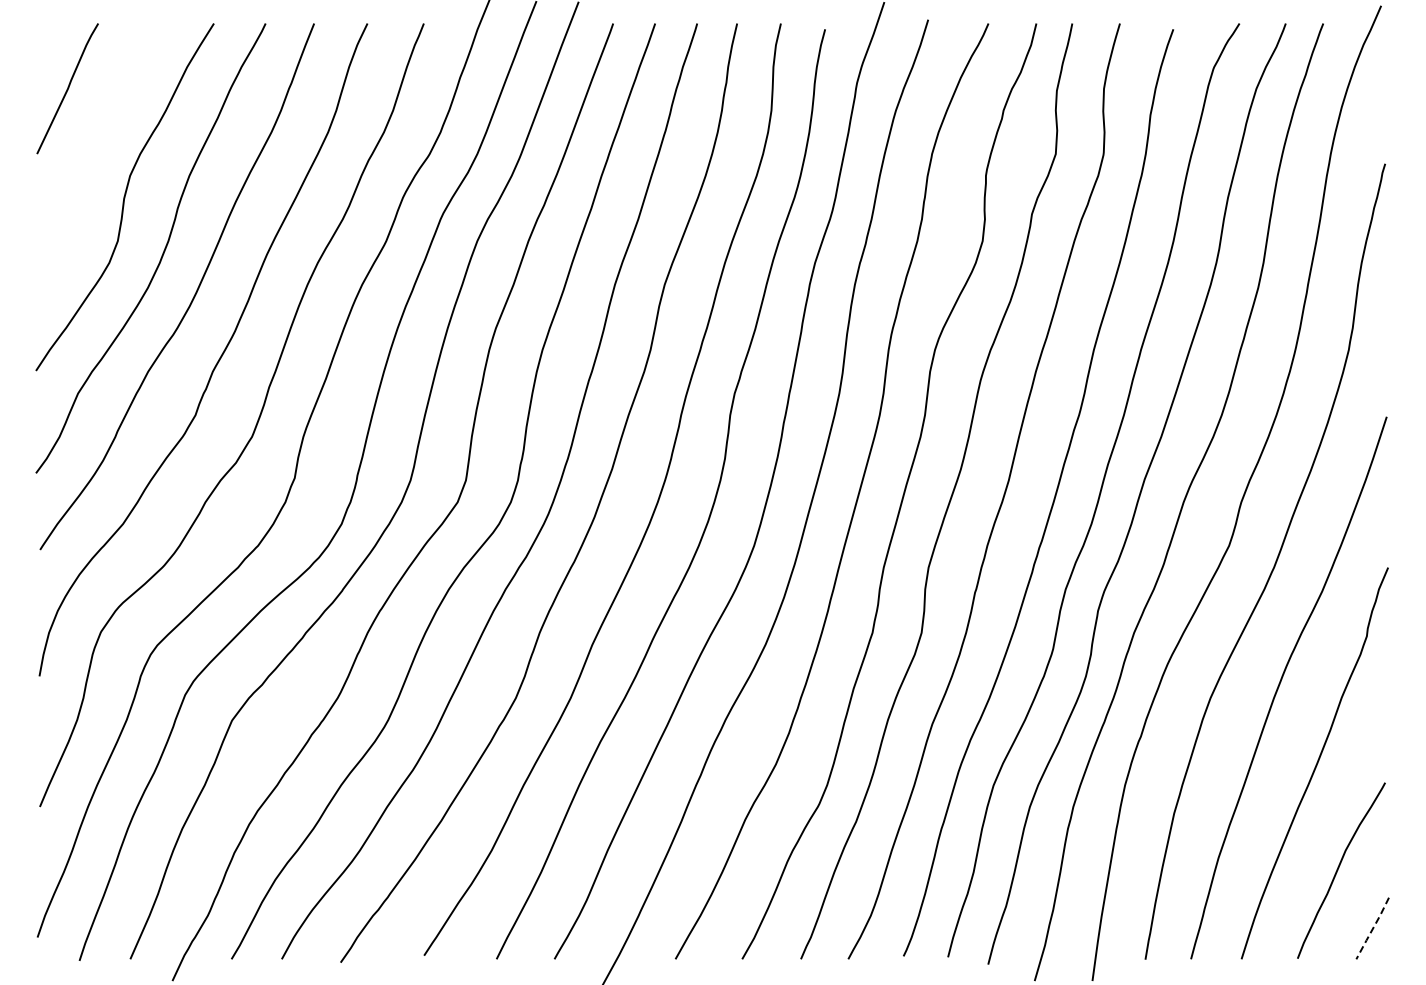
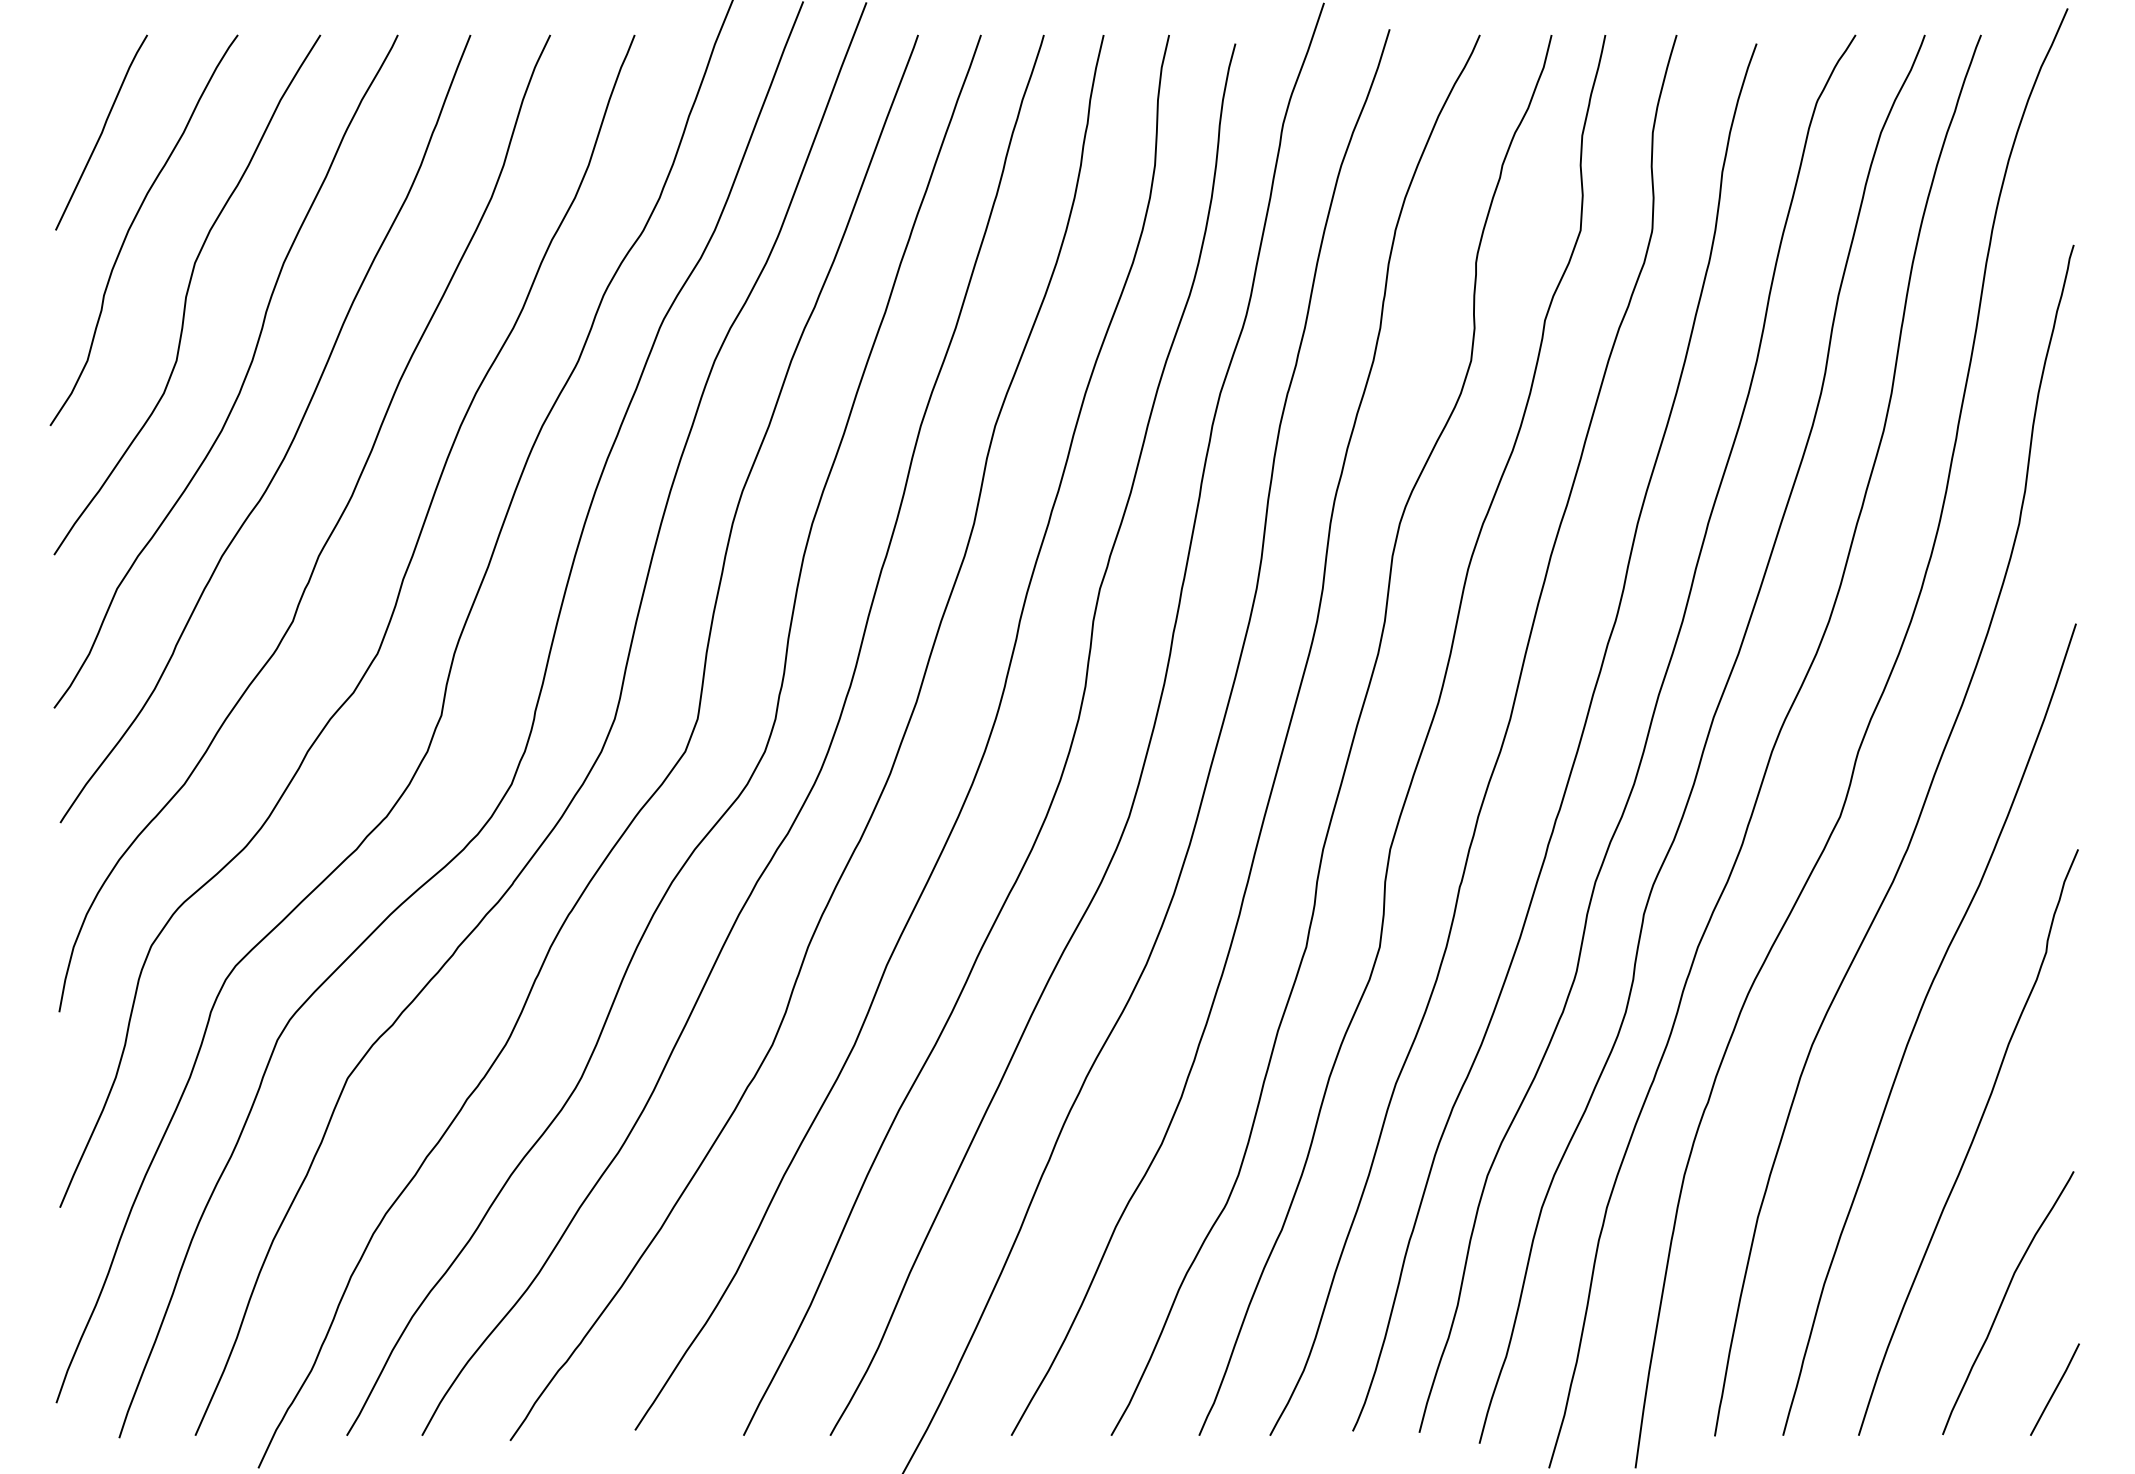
curve: (89, 149) -> (134, 223), added
line: (1373, 928) -> (2056, 1389), dashed -> solid

